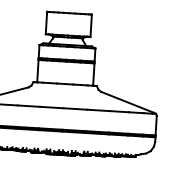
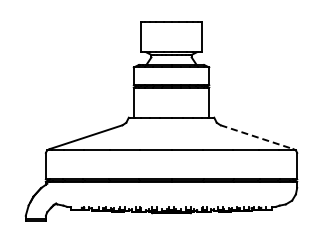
line: (128, 102) -> (257, 137), solid -> dashed

